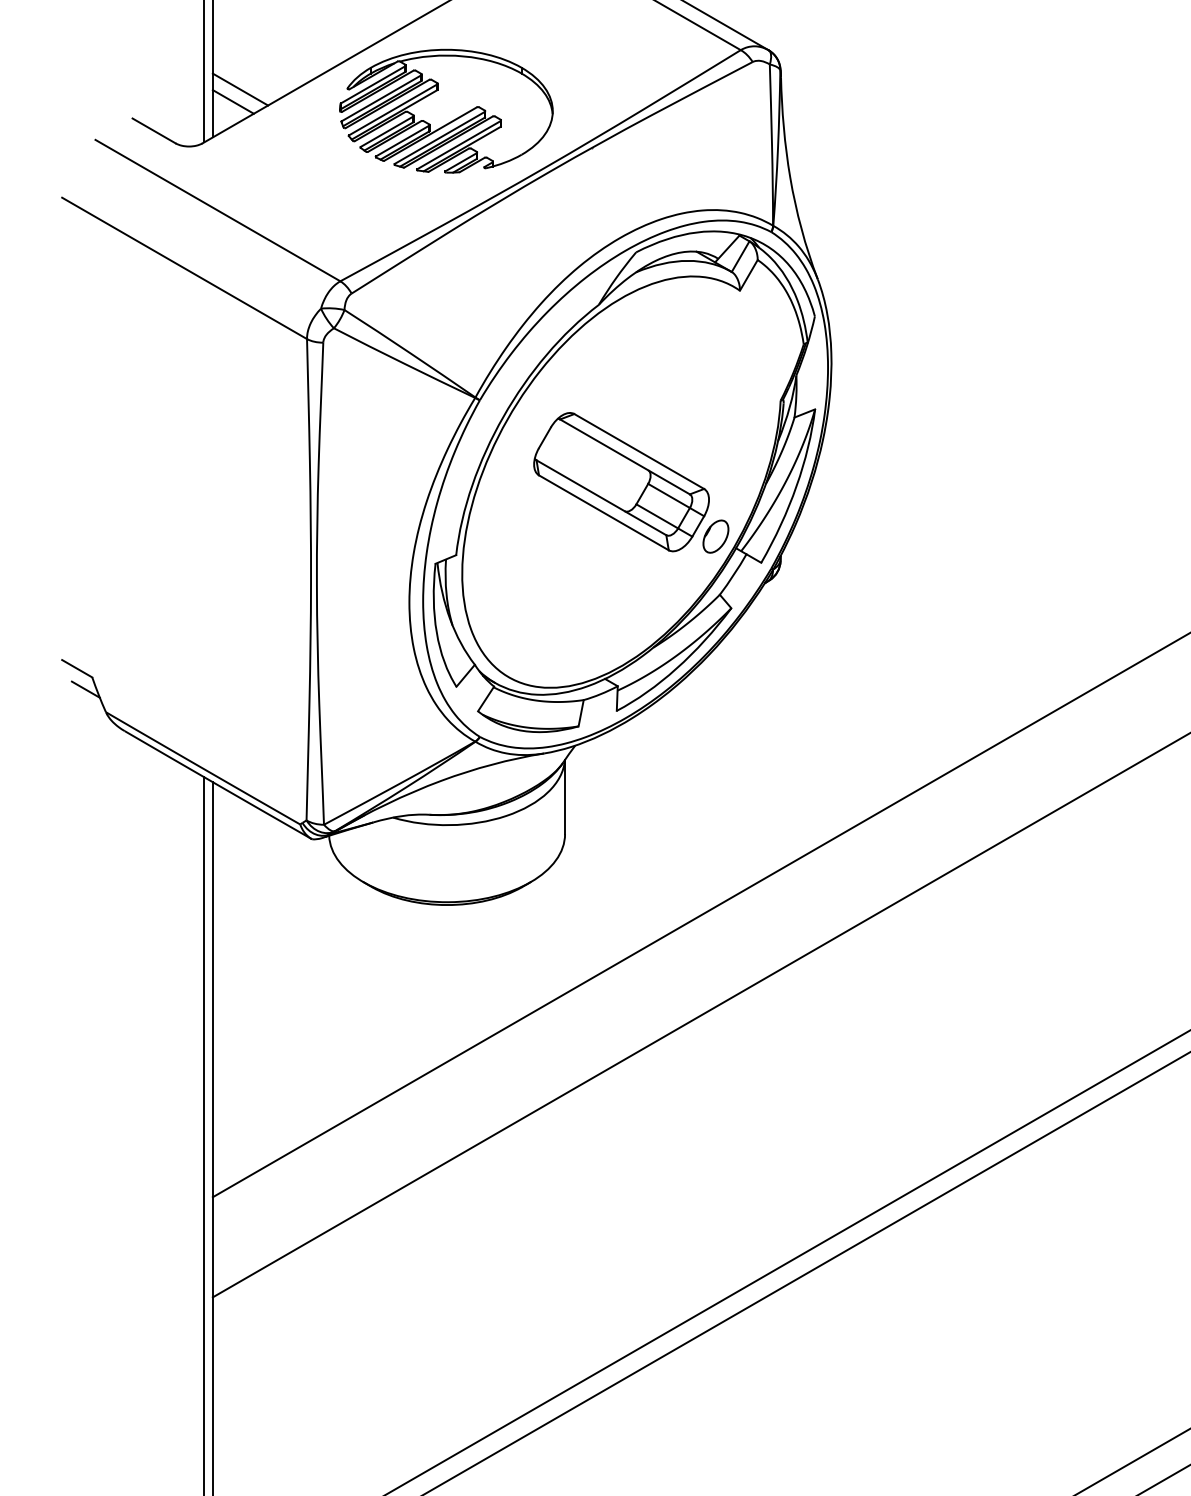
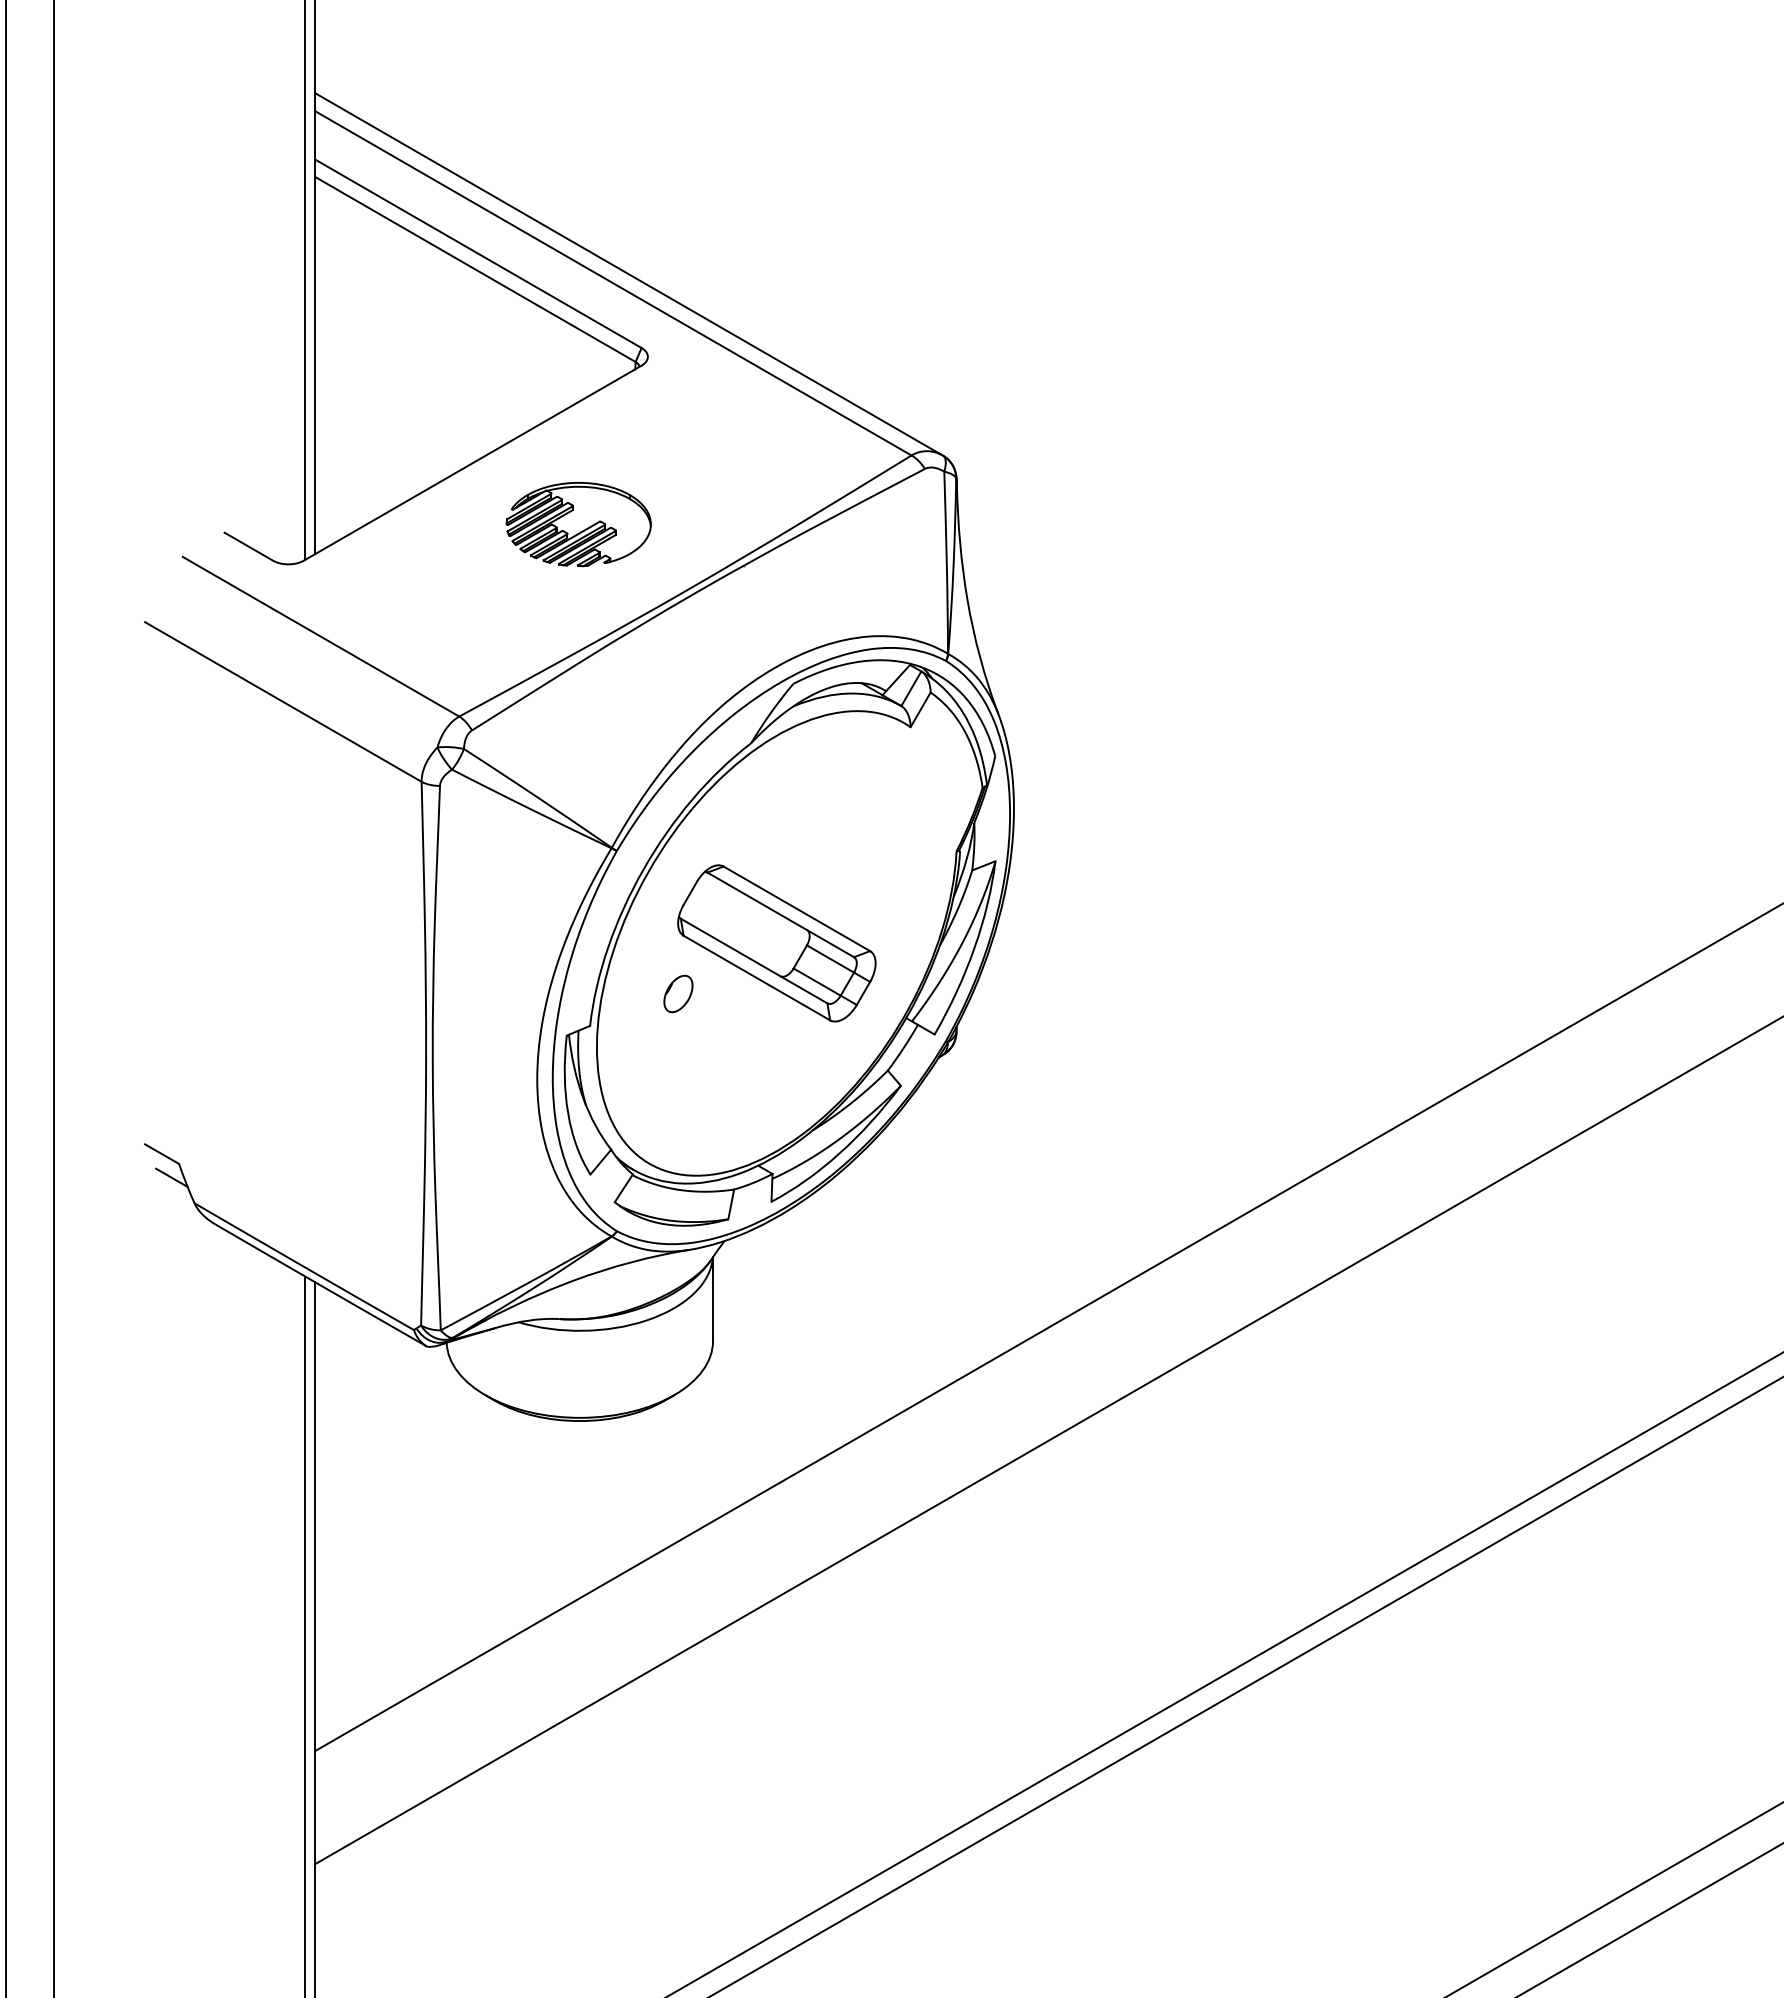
line: (240, 89) -> (346, 500), removed
line: (233, 101) -> (338, 513), removed
part: (445, 111) -> (578, 524), size x0.6
part: (715, 536) -> (678, 993), moved

